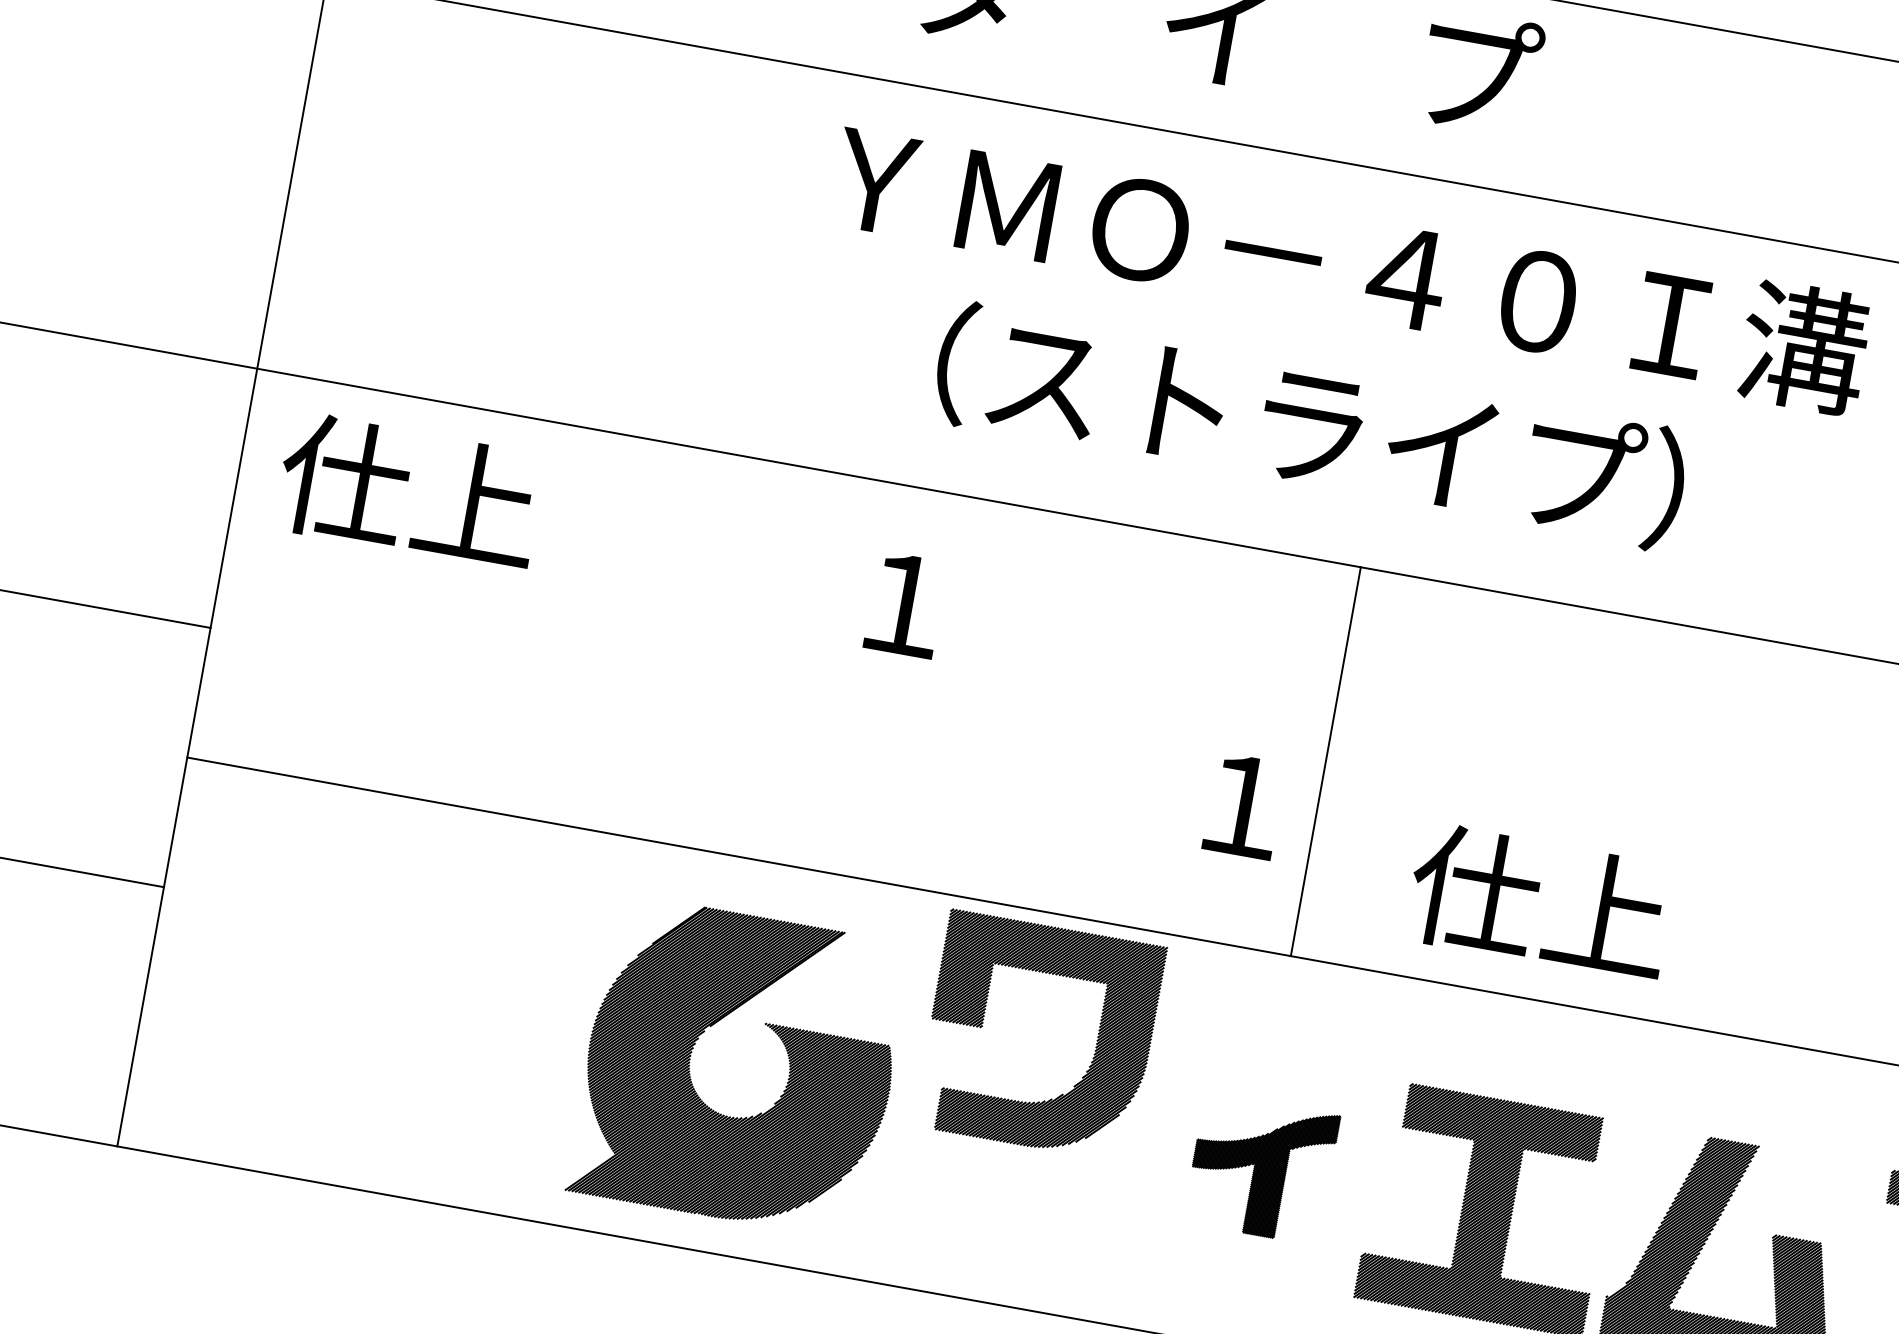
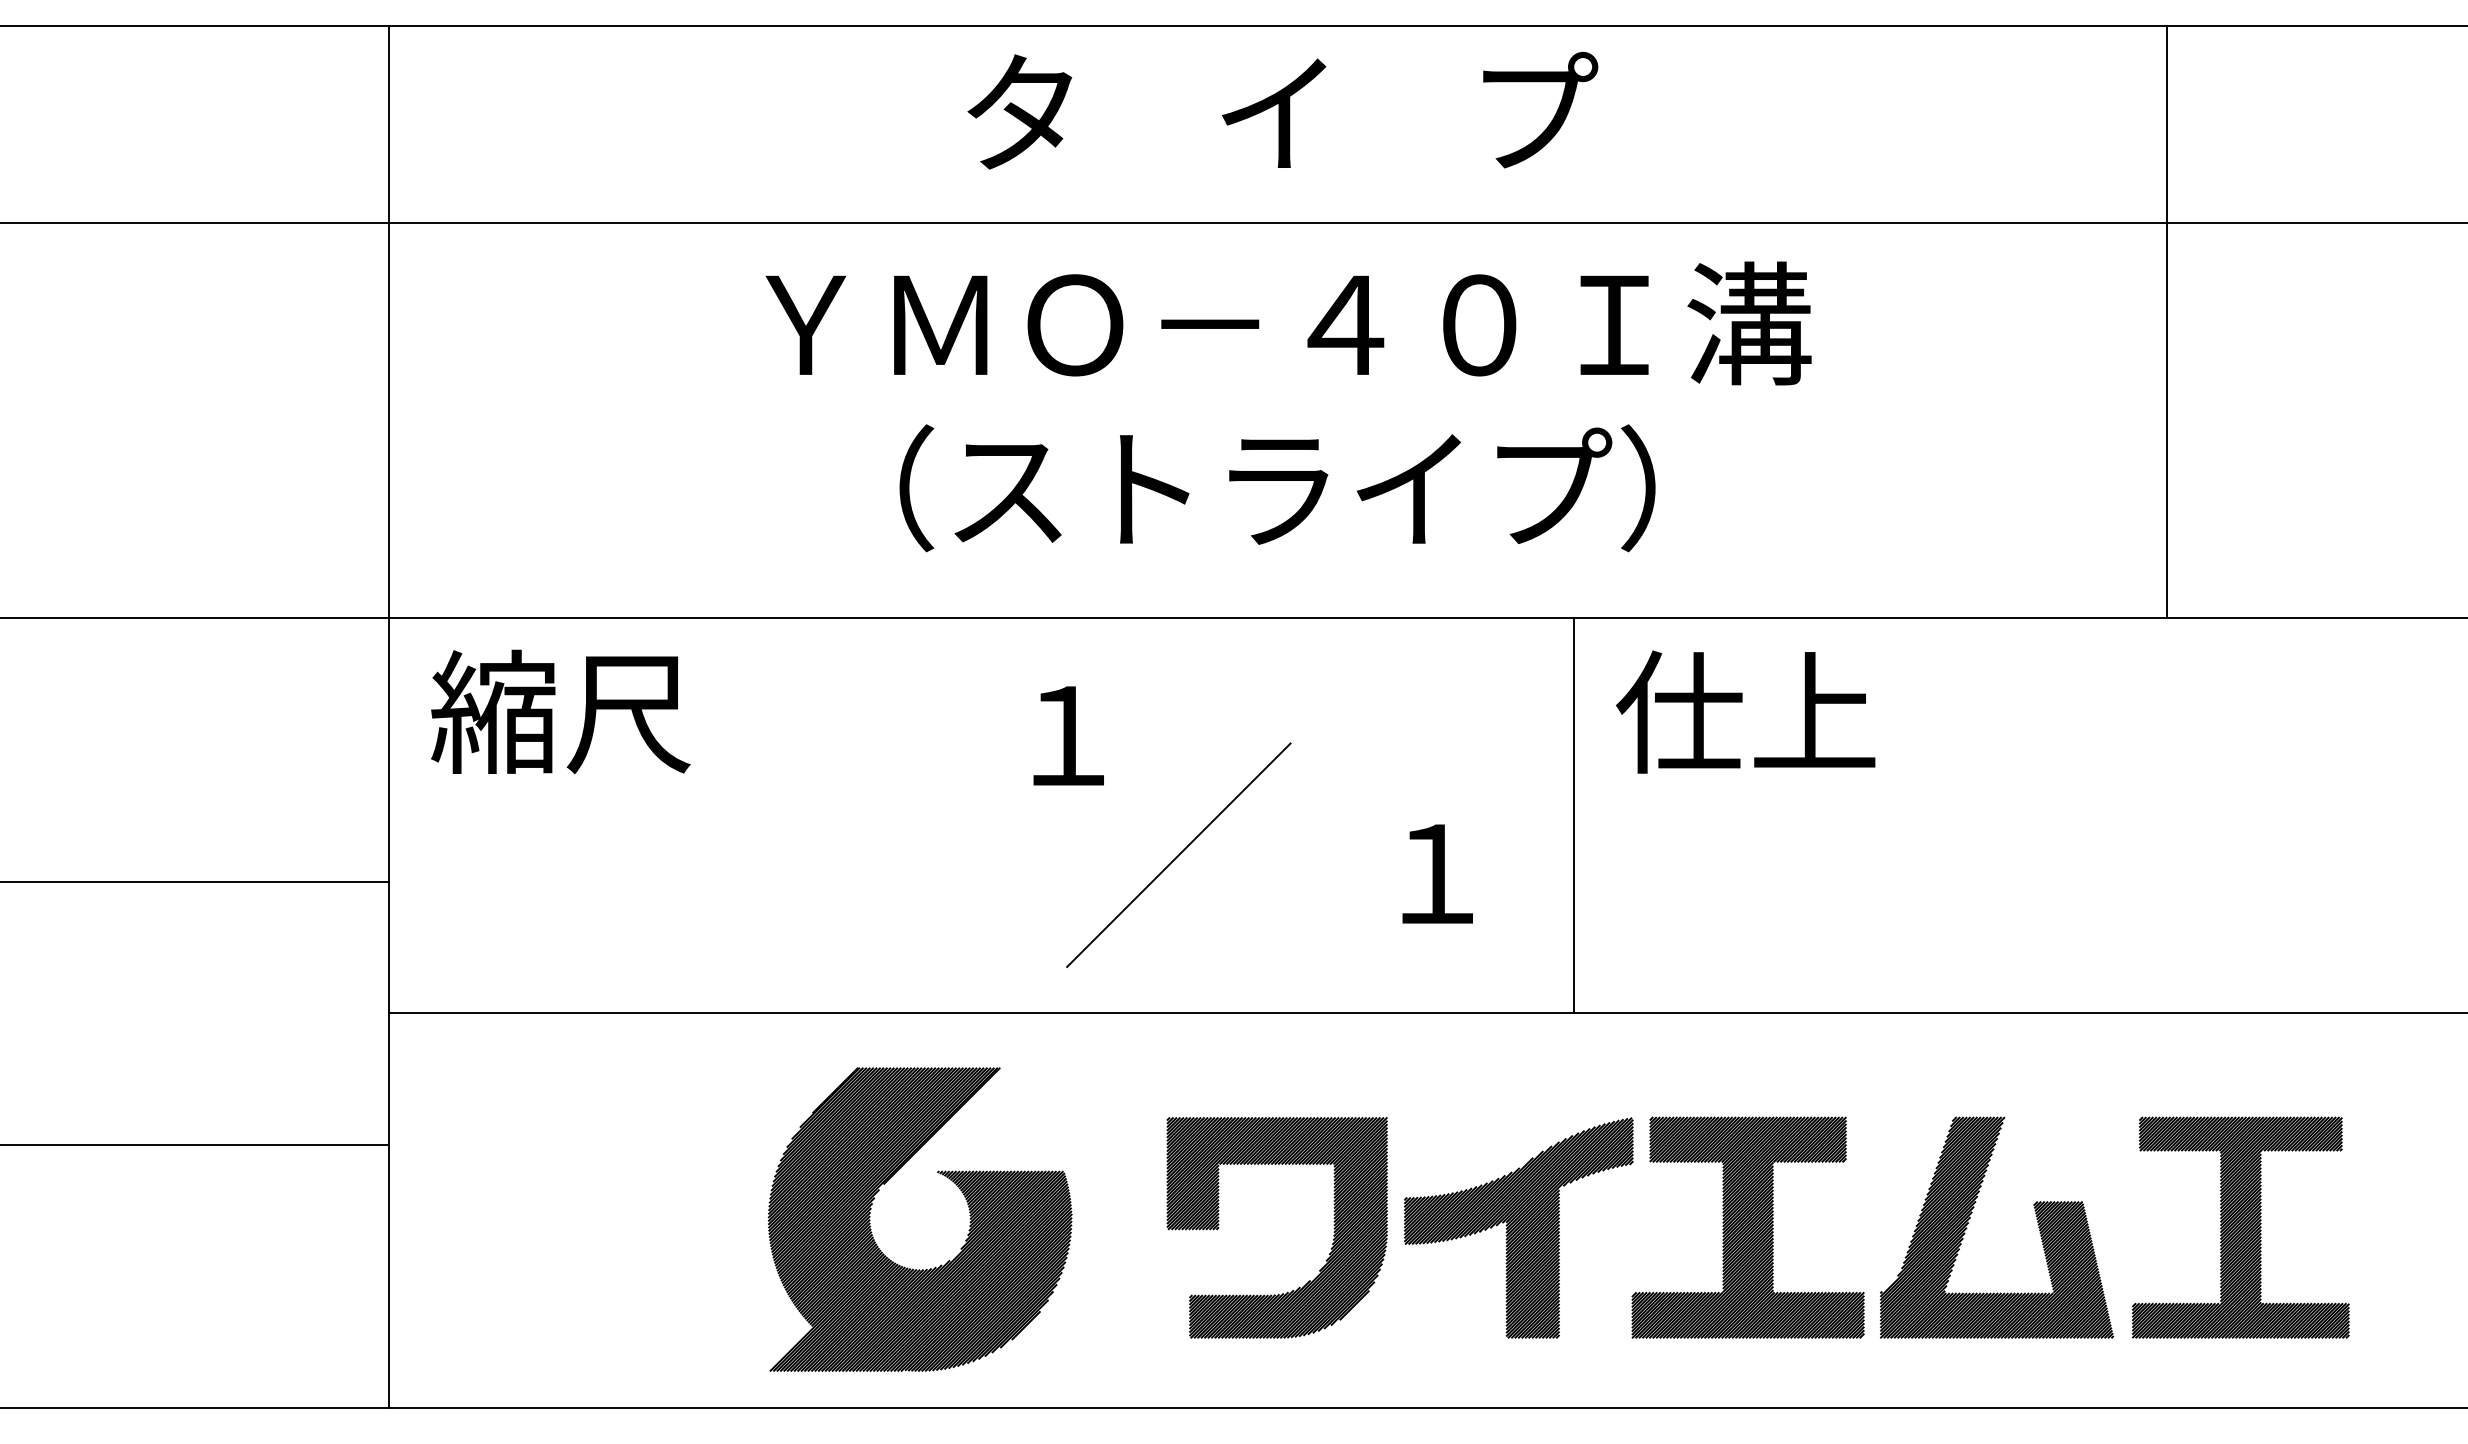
text: (1335, 347) -> (1288, 406), moved
text: (409, 490) -> (560, 711), 仕上 -> 縮尺
line: (992, 741) -> (1178, 854), added
line: (1325, 761) -> (1573, 815), moved
text: (1540, 901) -> (1745, 711), moved
part: (983, 1025) -> (1219, 1227), moved
part: (699, 1038) -> (875, 1198), moved
part: (1261, 1168) -> (1518, 1227), size x1.67

